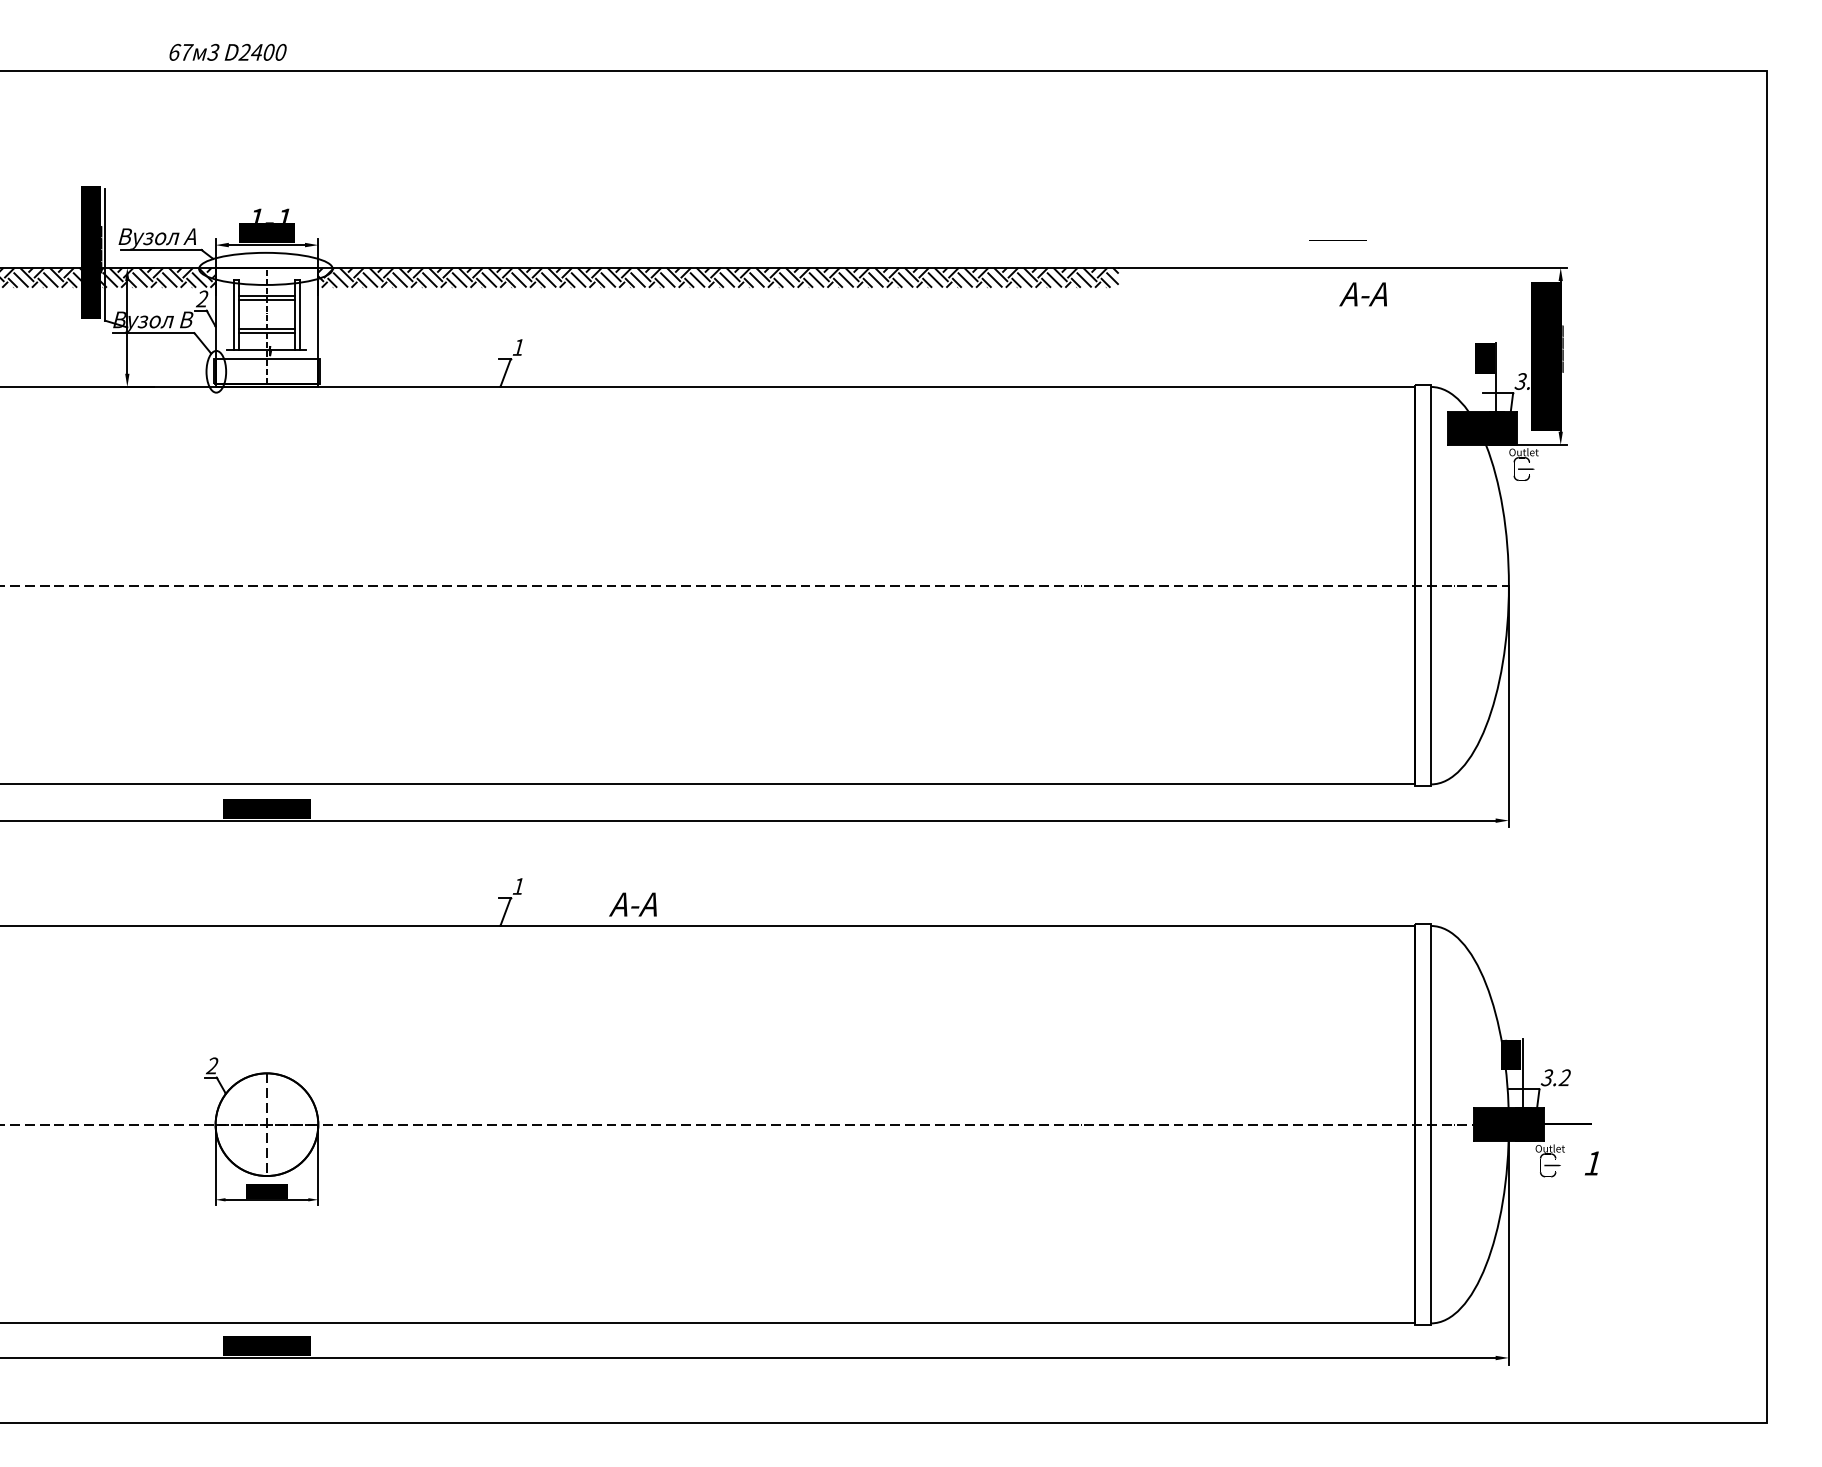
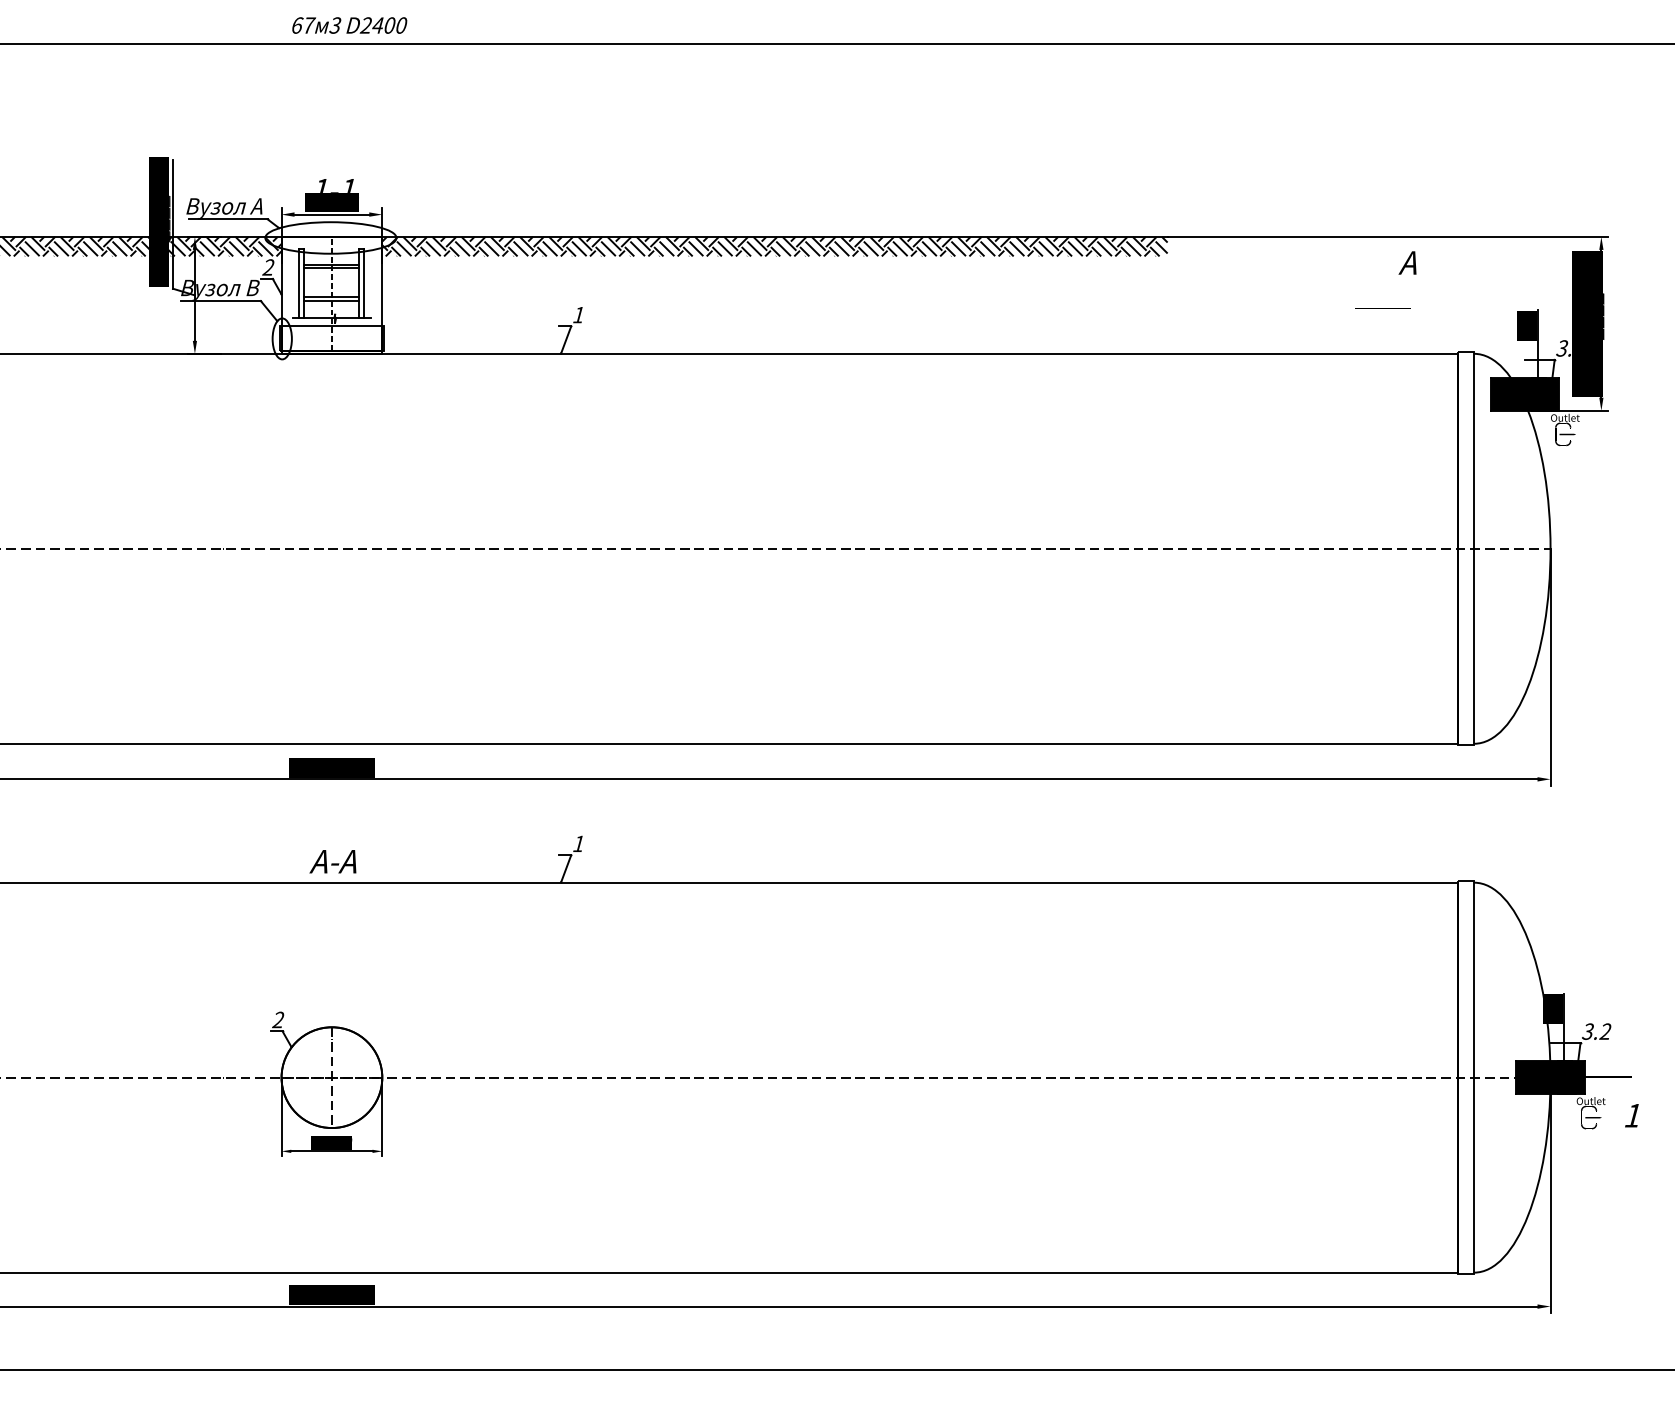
text: (227, 51) -> (349, 24), moved
line: (1337, 240) -> (1382, 308), moved
text: (1362, 294) -> (1406, 263), А-А -> А
text: (632, 904) -> (332, 861), moved

